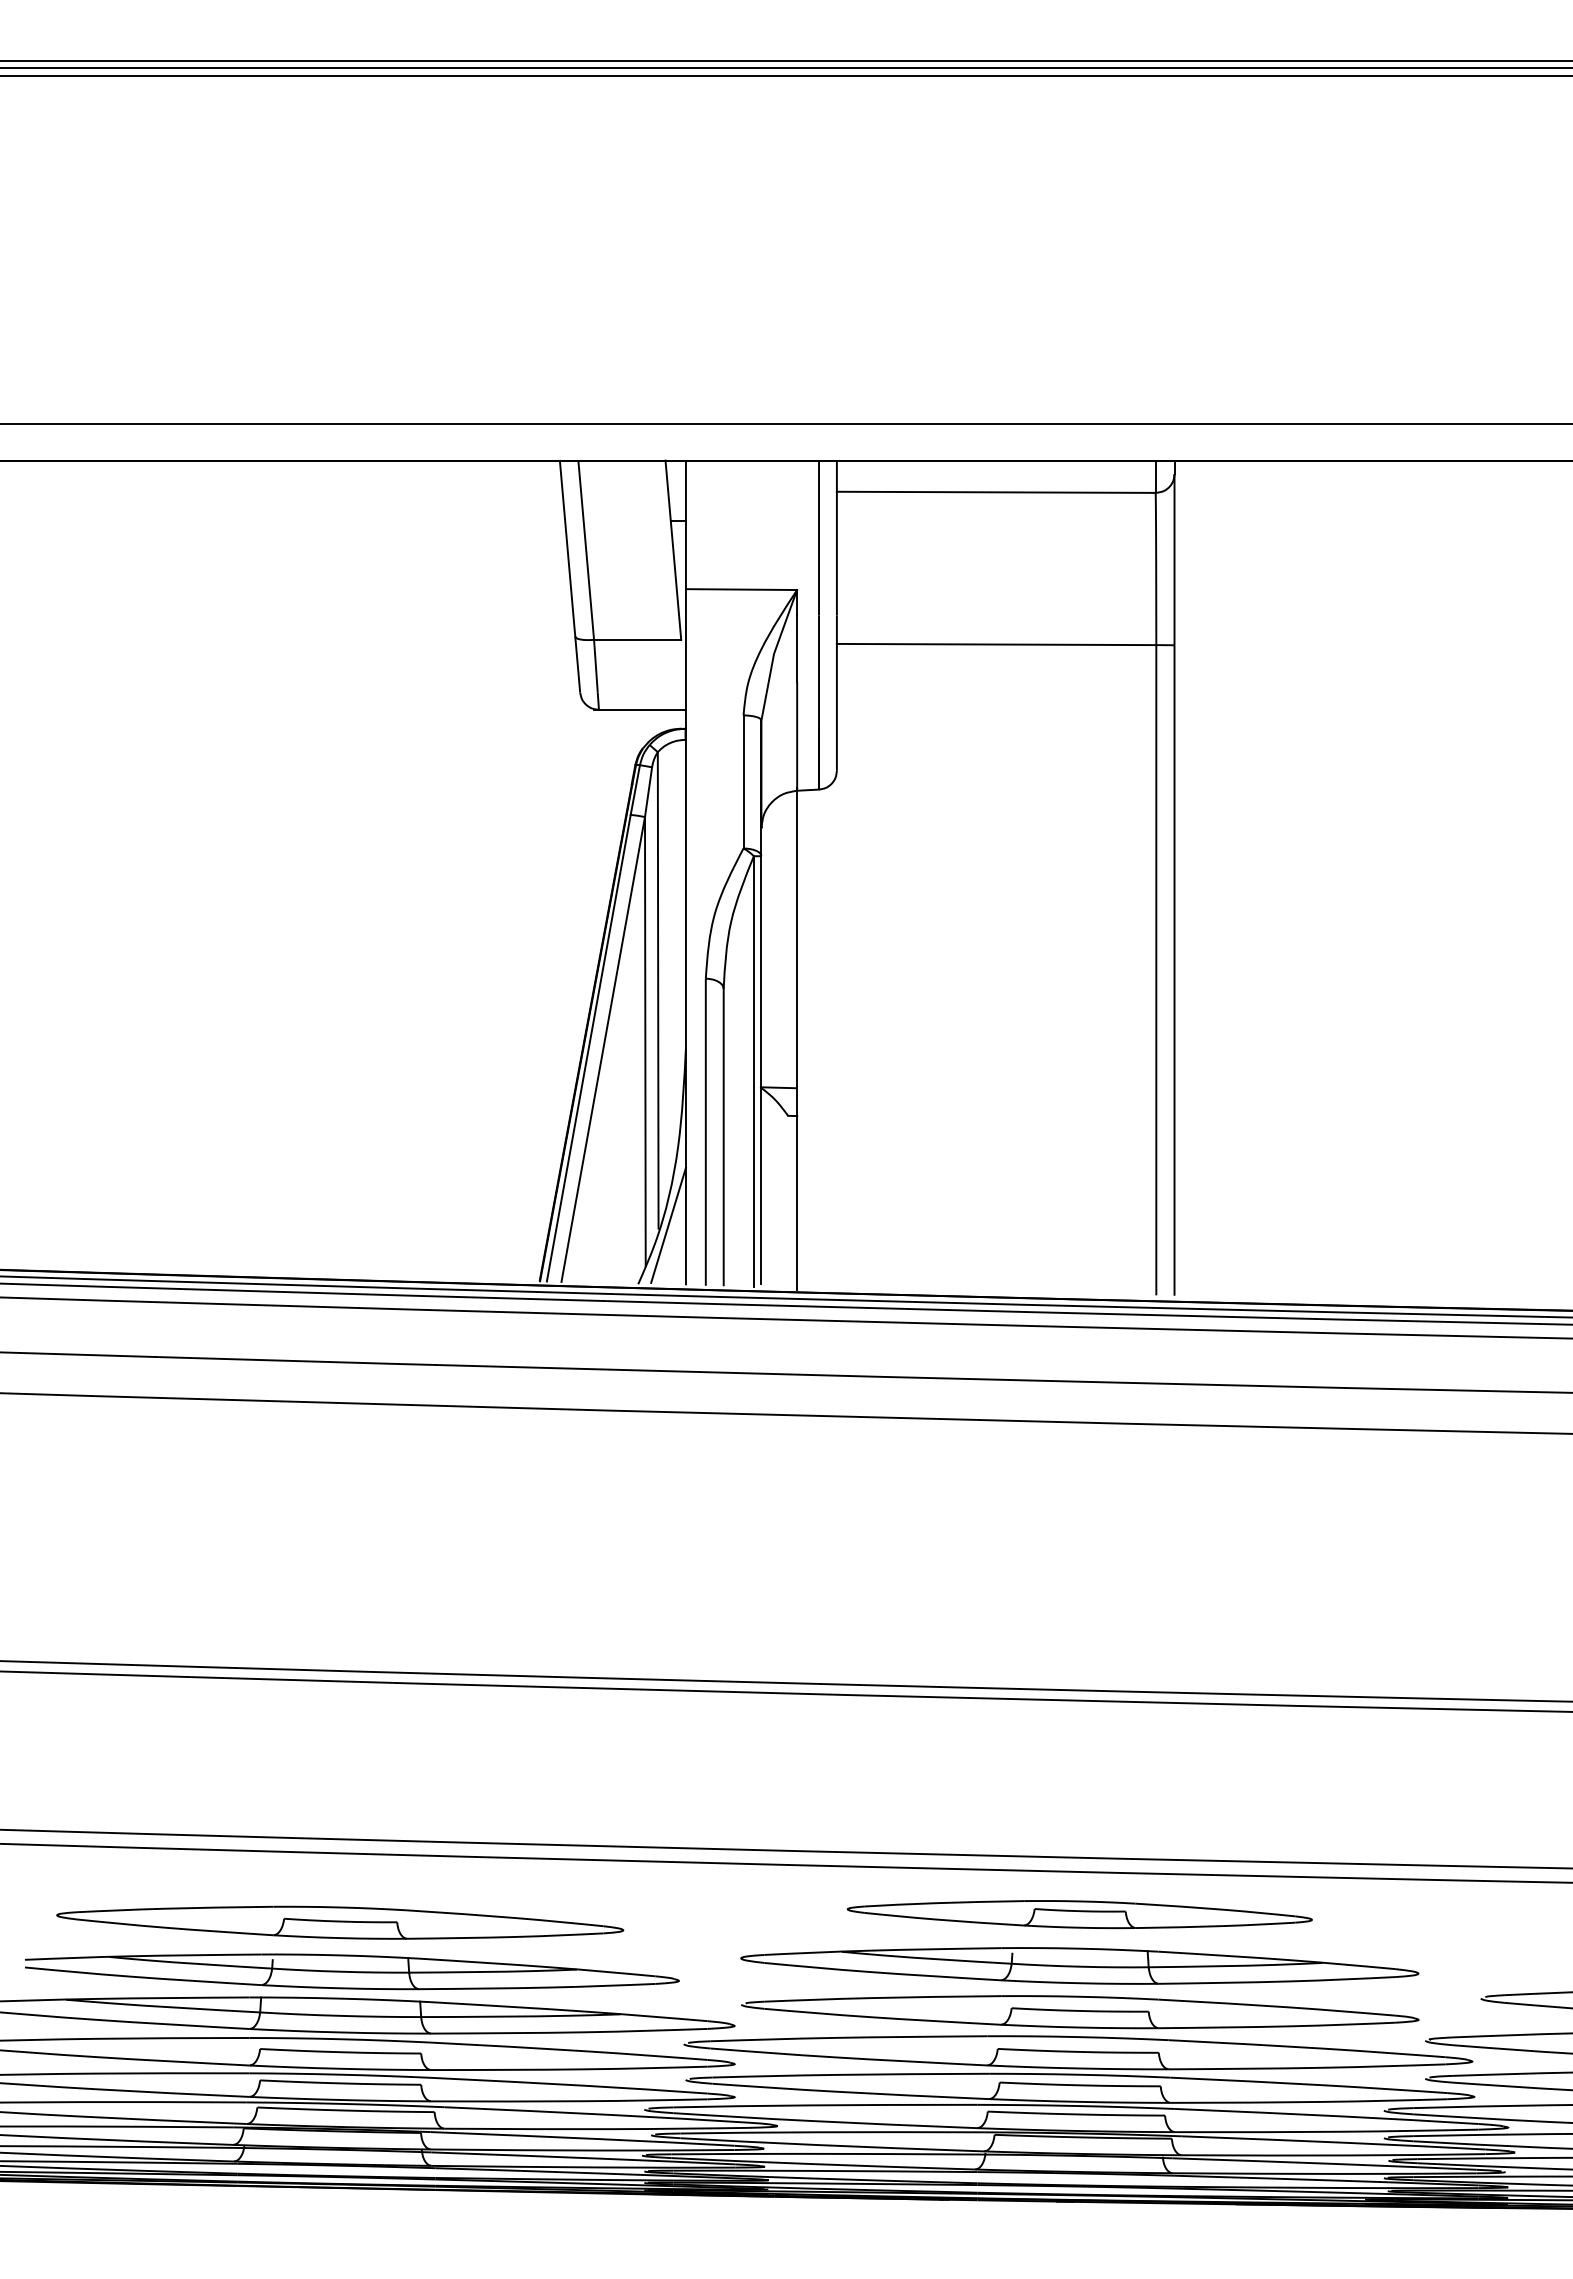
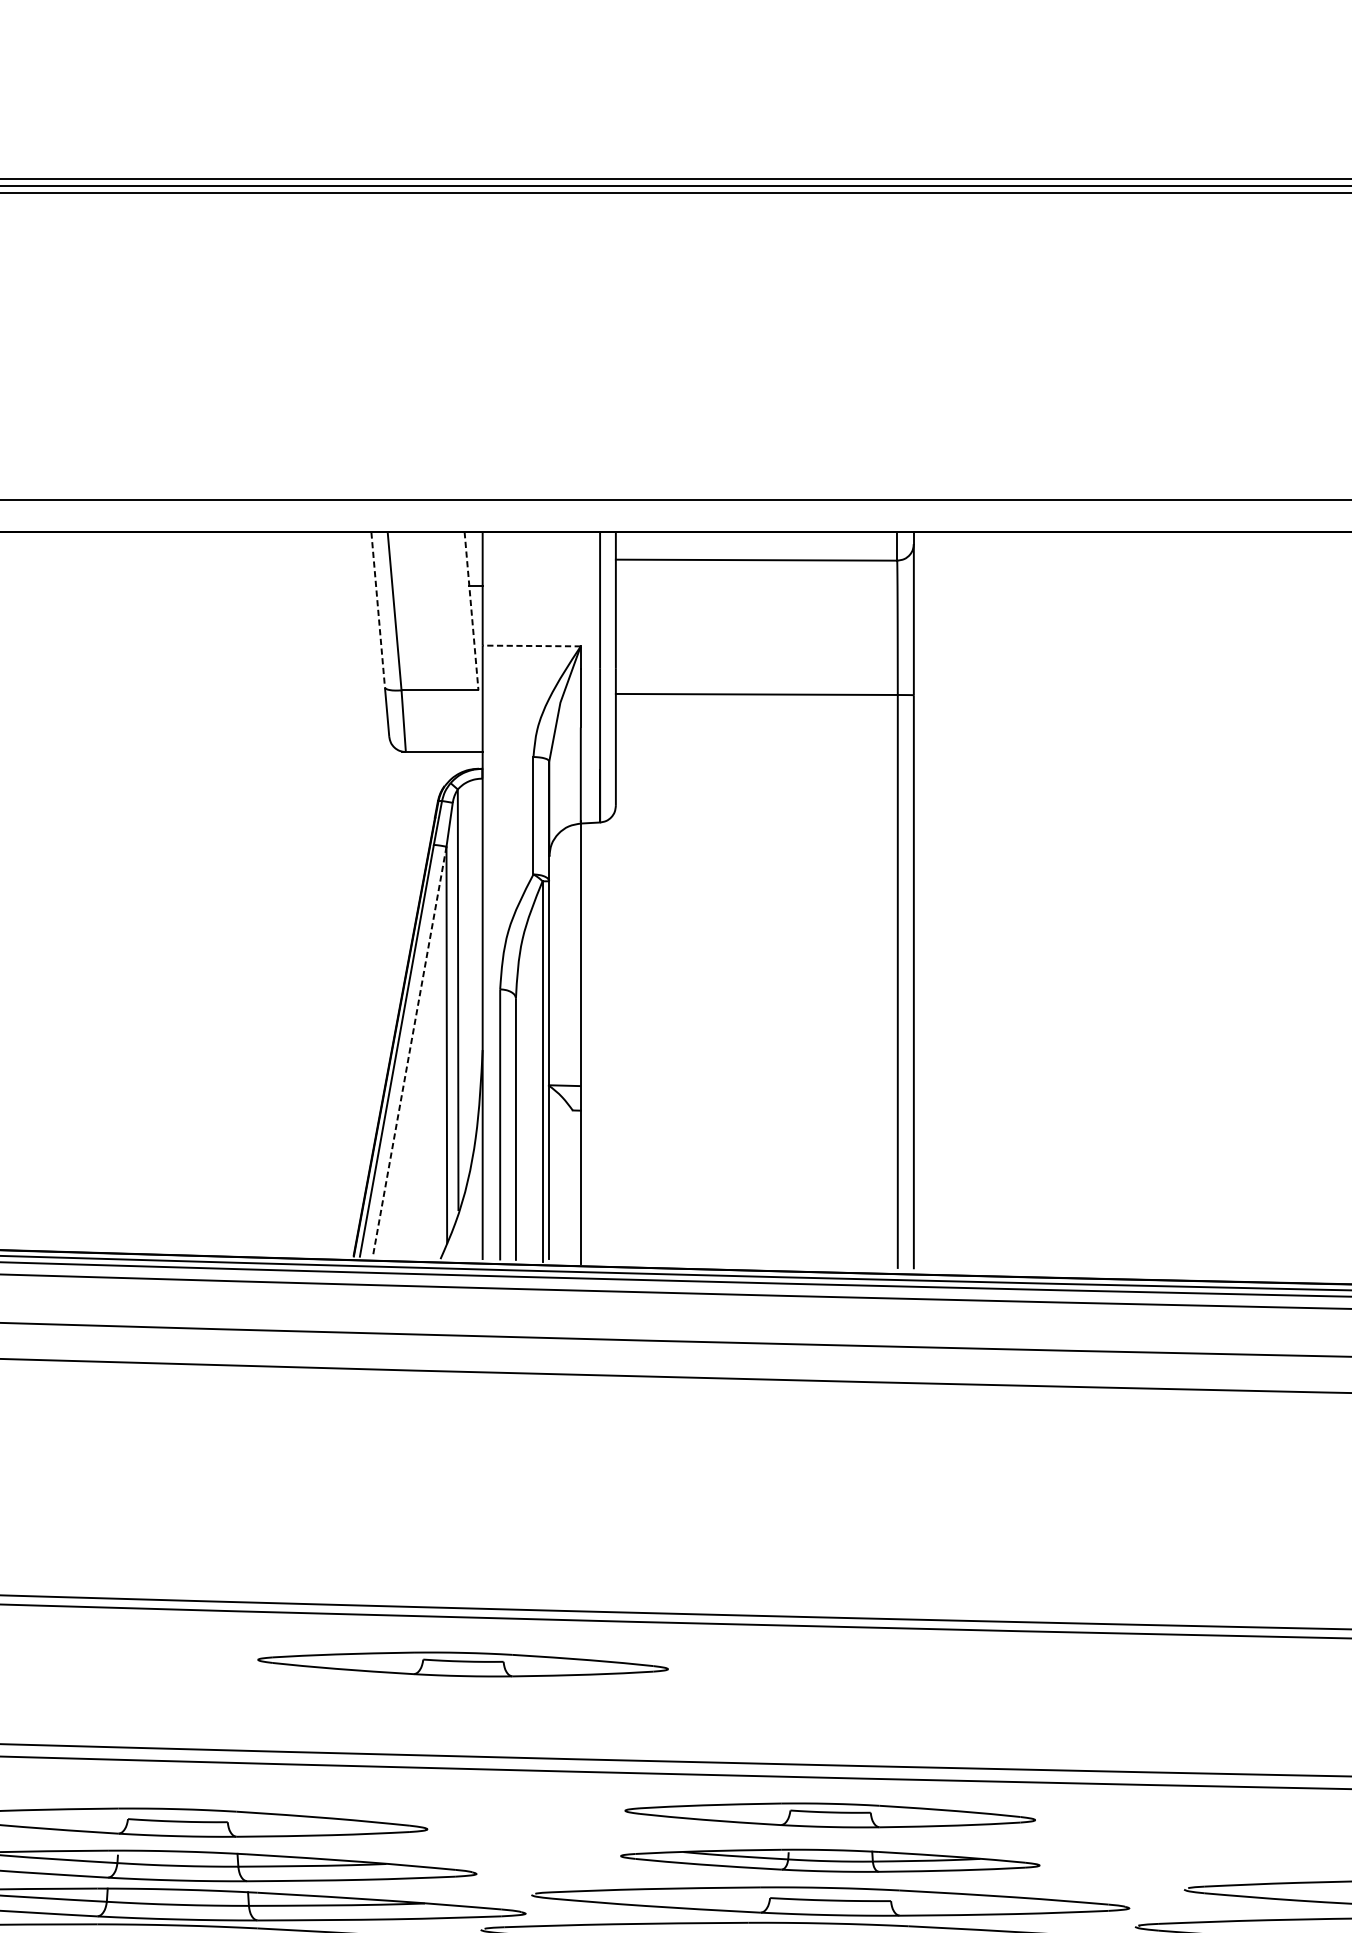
line: (567, 549) -> (378, 610), solid -> dashed
line: (673, 550) -> (471, 611), solid -> dashed
line: (741, 589) -> (531, 645), solid -> dashed
line: (603, 1049) -> (409, 1051), solid -> dashed
line: (668, 1224) -> (467, 1206), removed
part: (663, 1743) -> (462, 1664), added
part: (1079, 1965) -> (829, 1860), size x0.7

